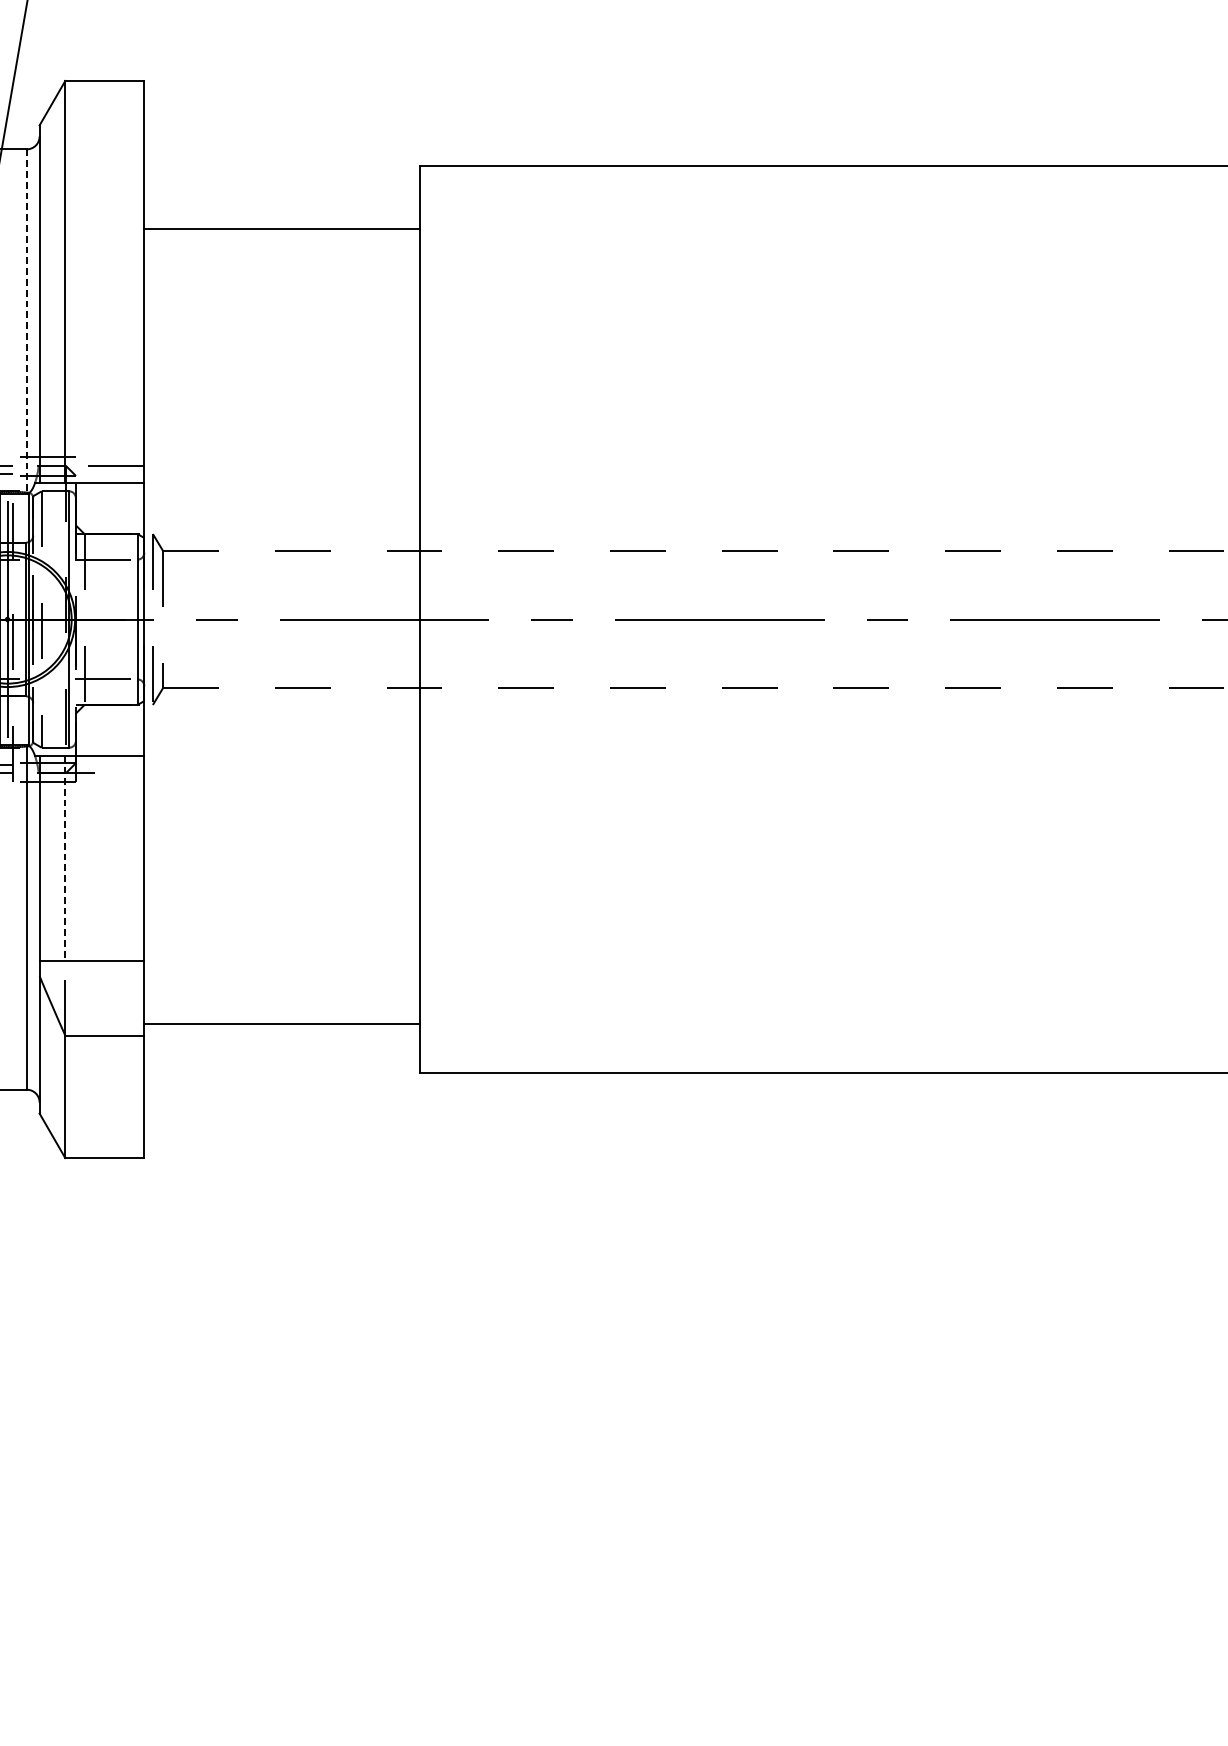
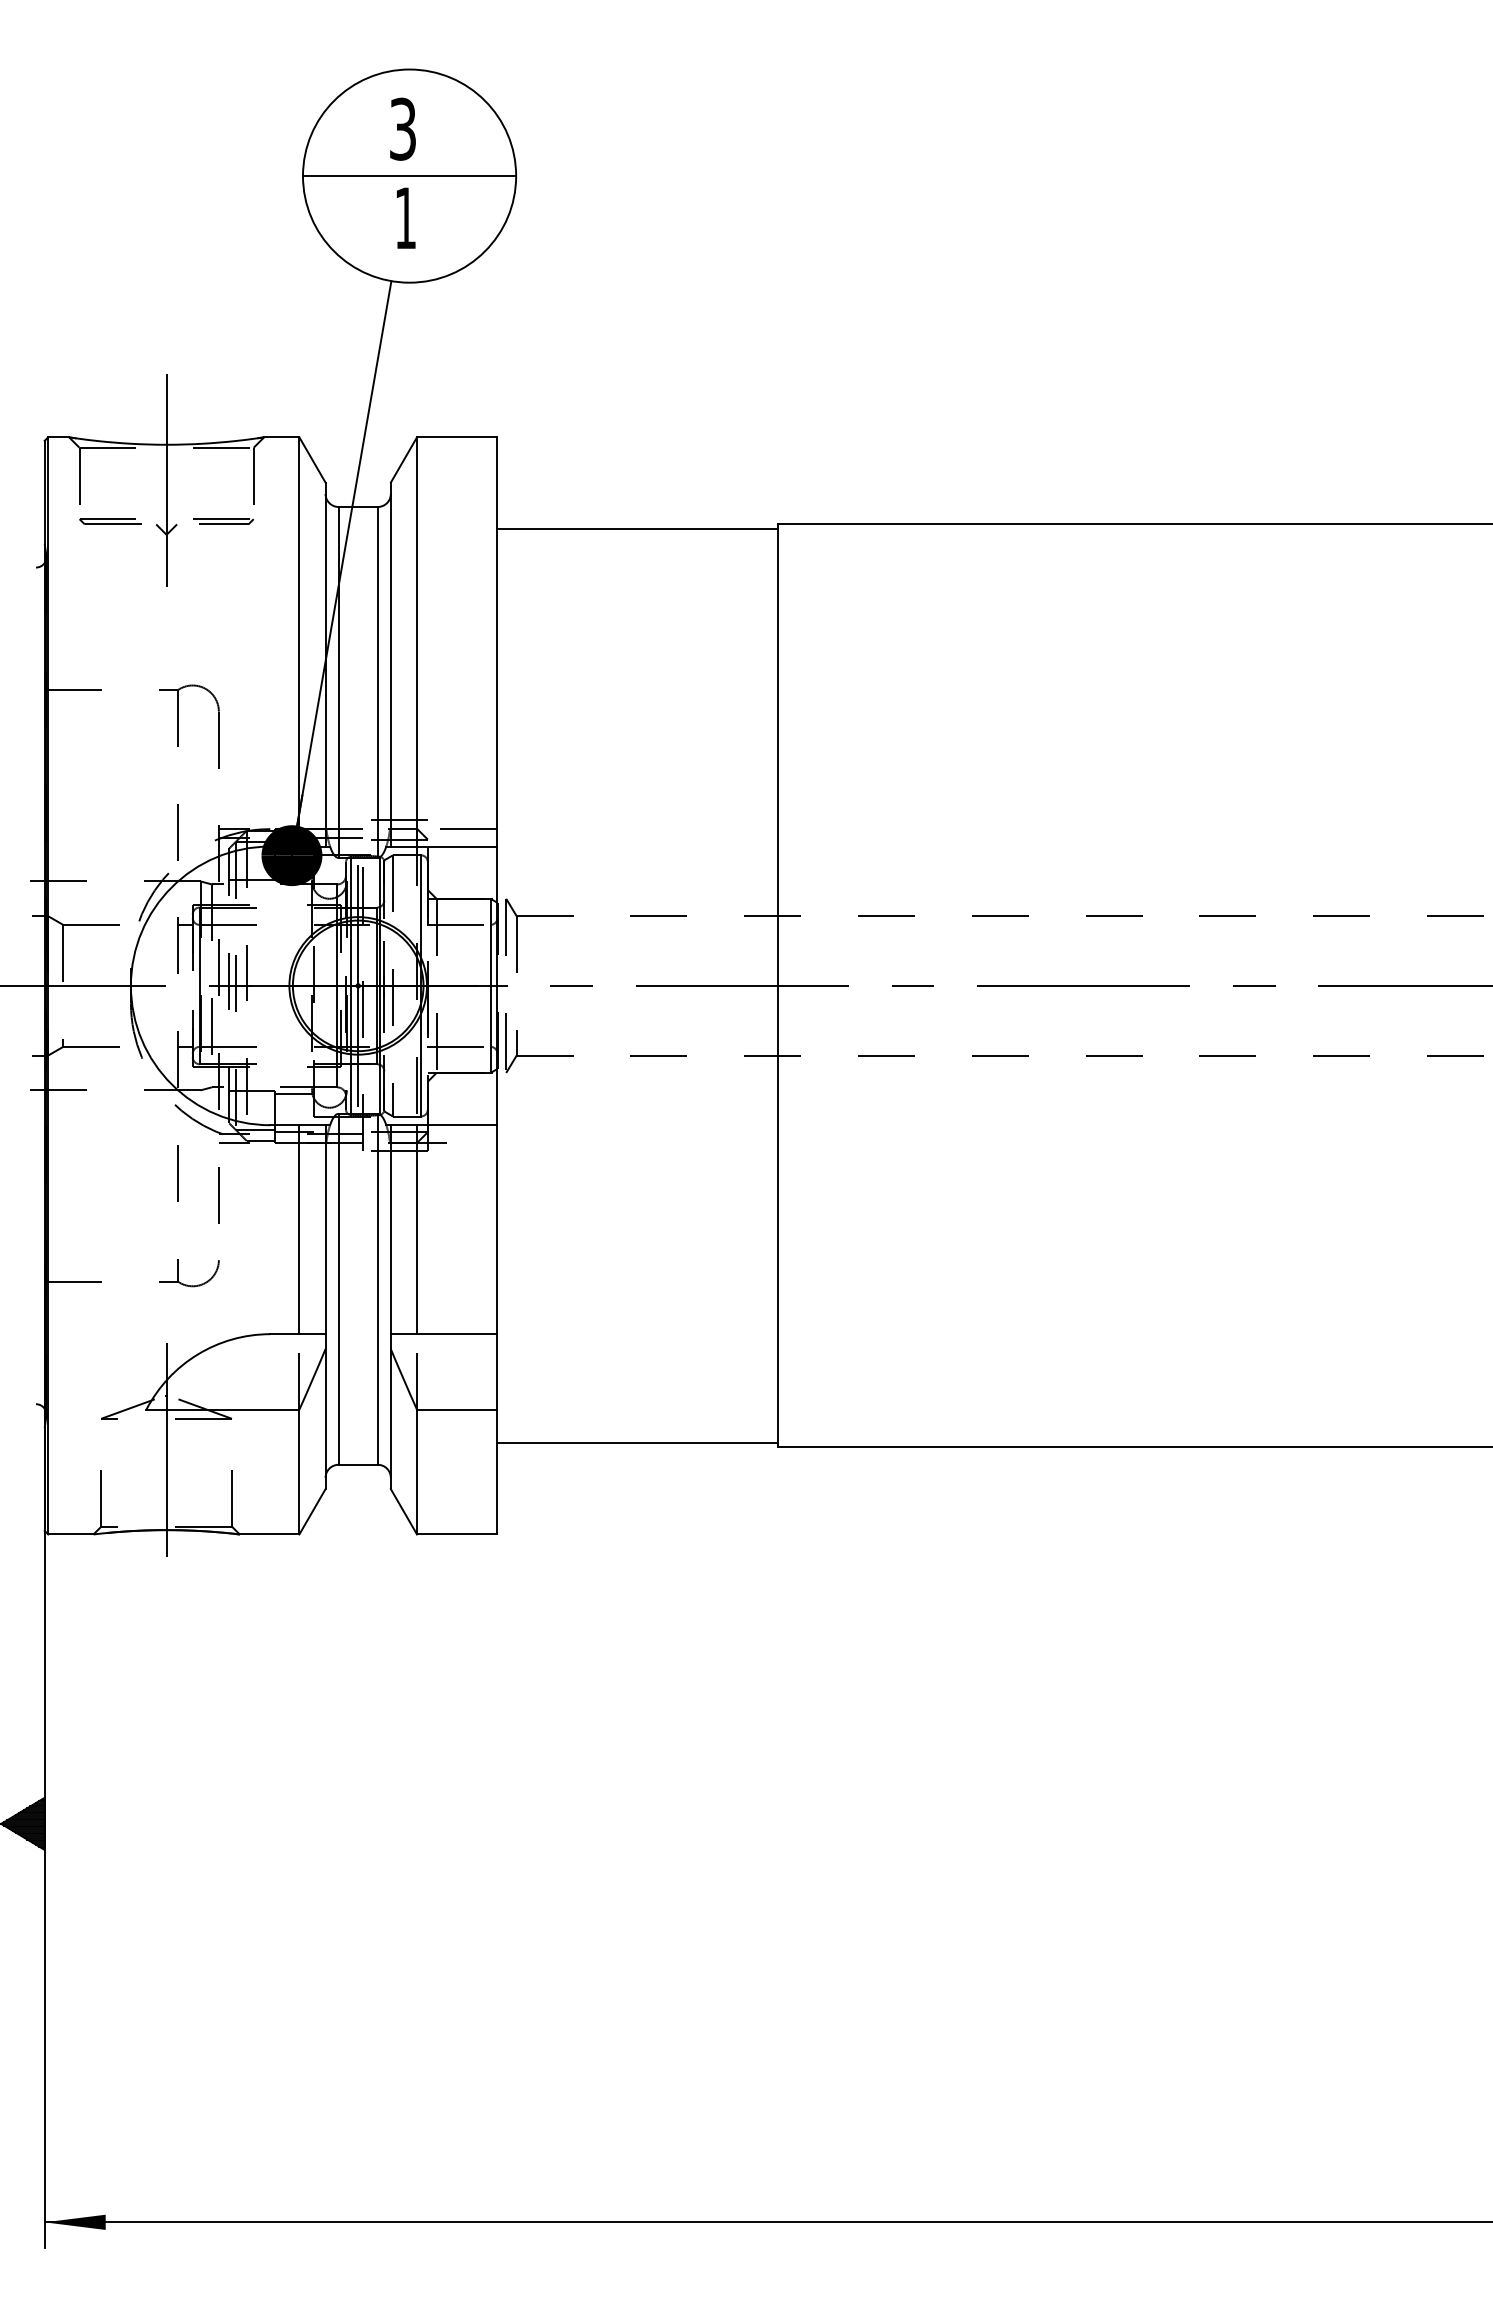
line: (280, 228) -> (636, 528), moved
line: (26, 321) -> (377, 682), dashed -> solid
line: (65, 859) -> (417, 1230), dashed -> solid
line: (280, 1024) -> (636, 1443), moved

